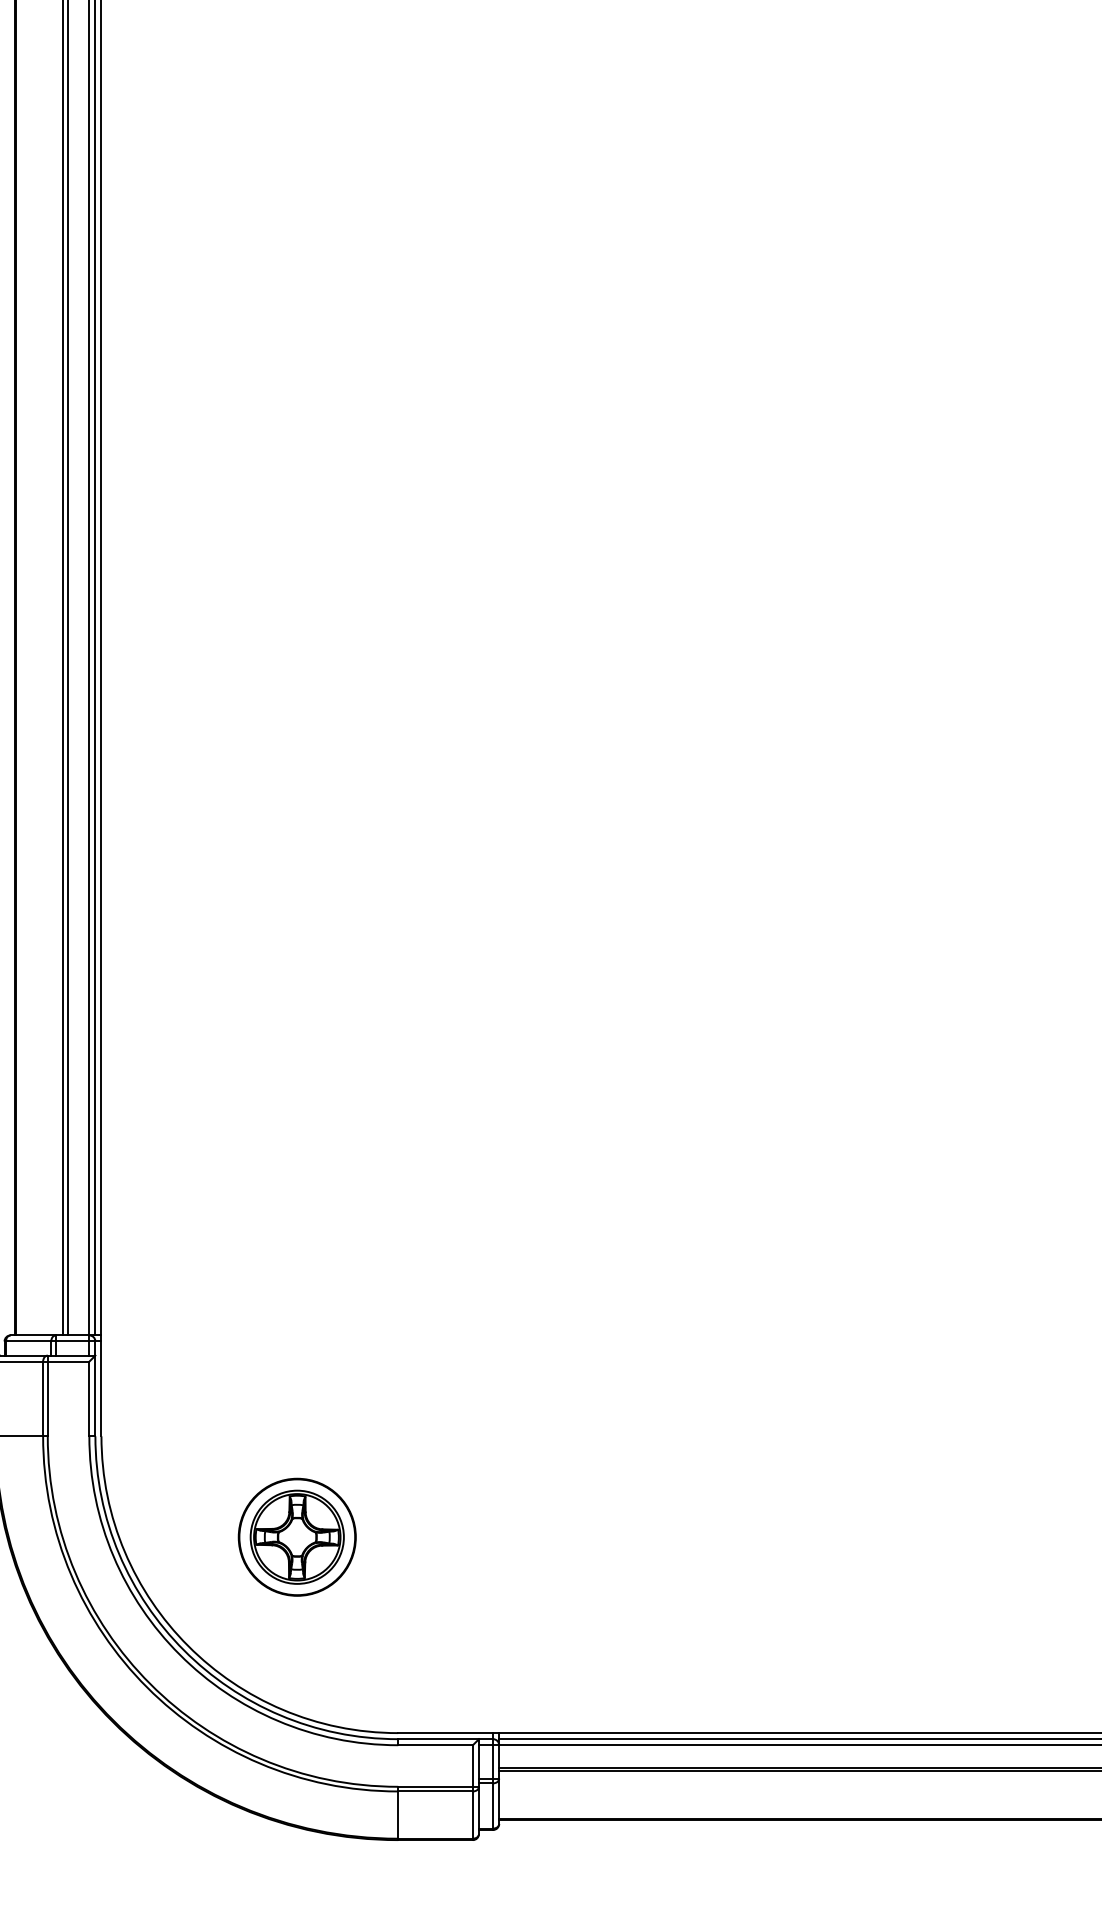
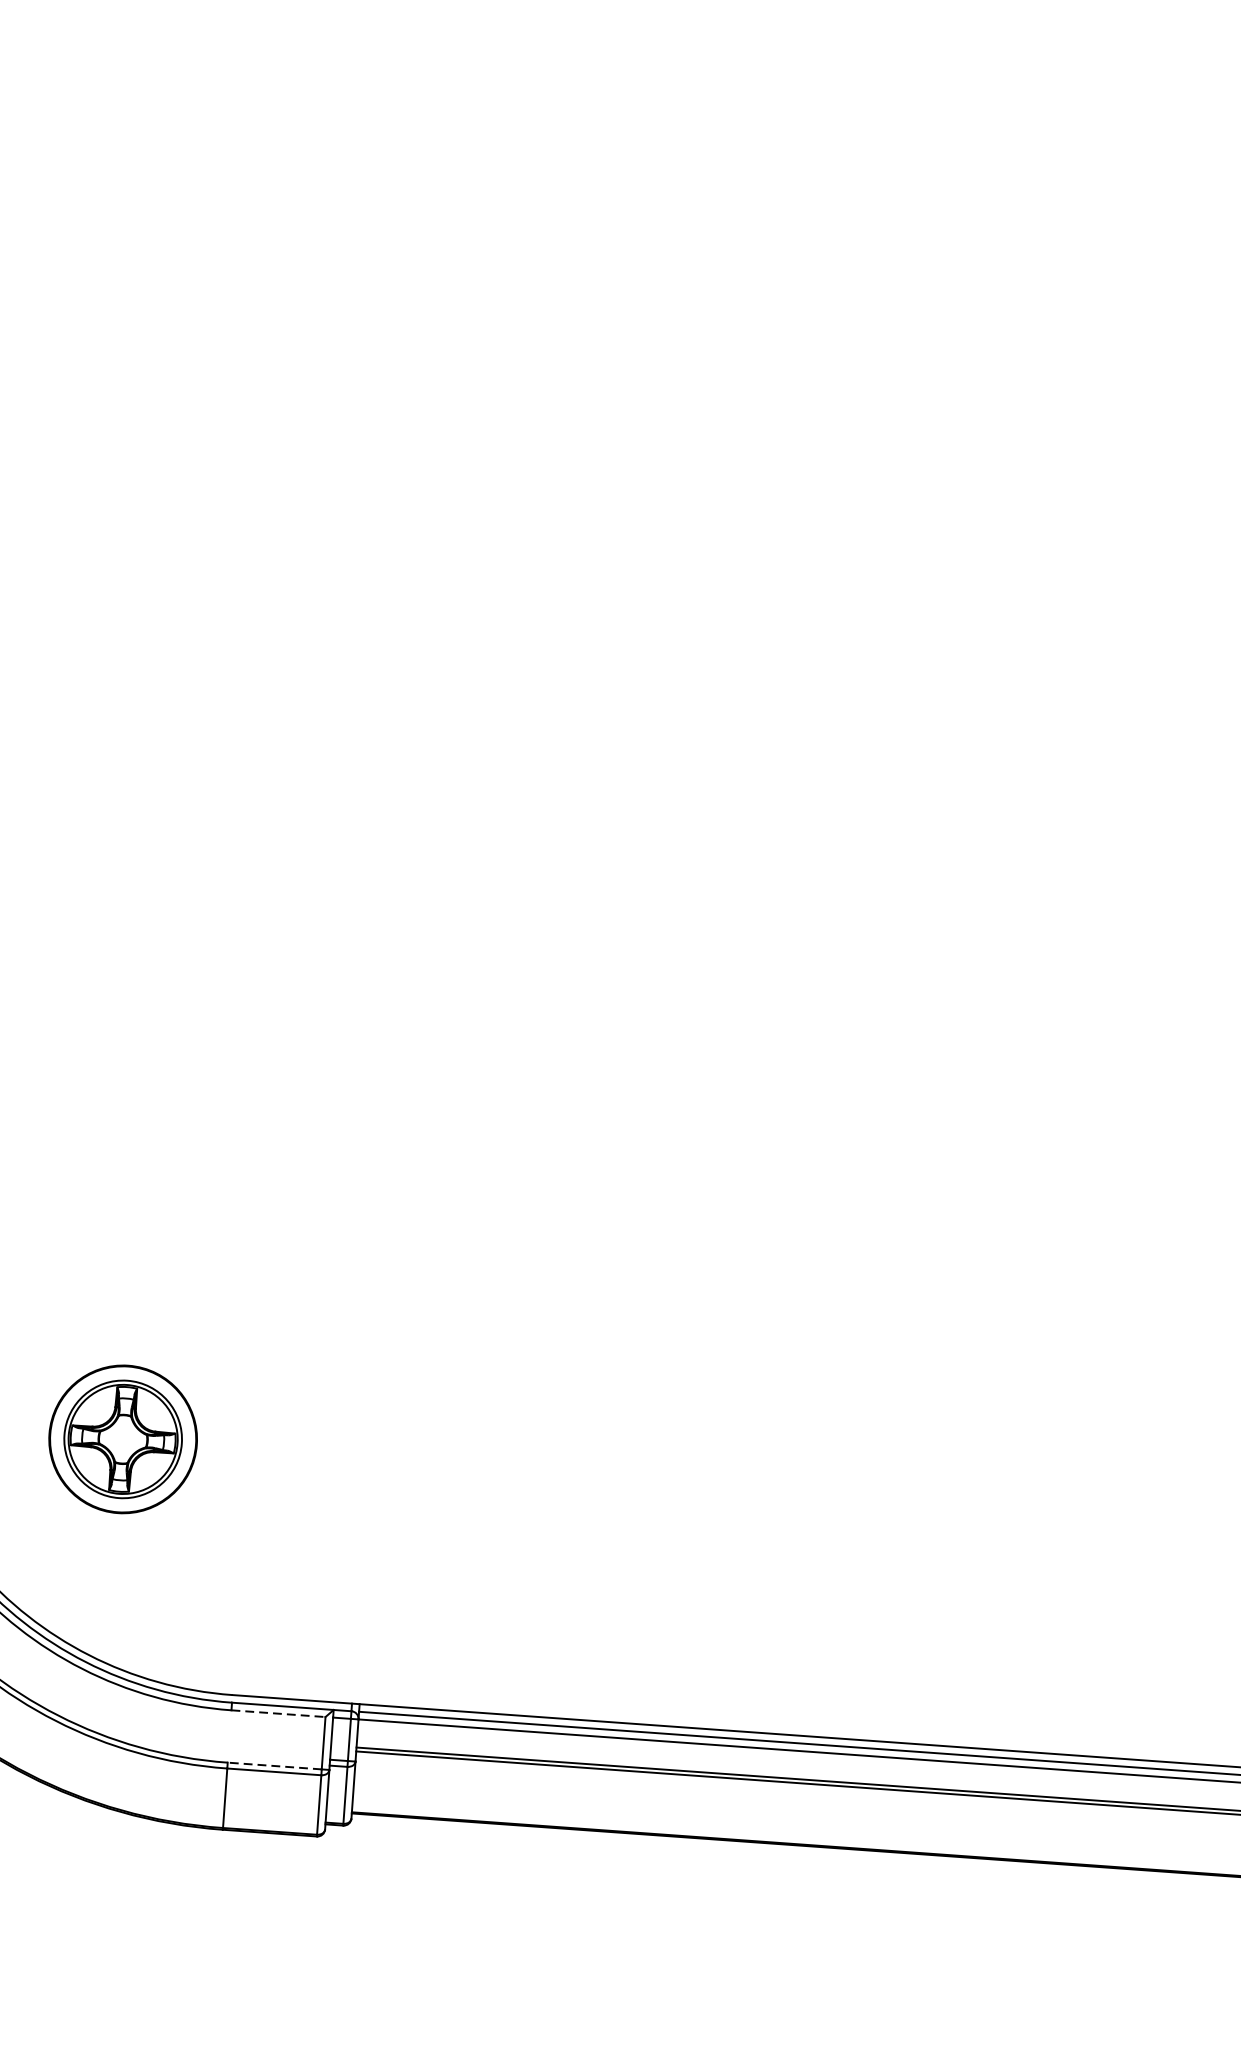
line: (436, 1745) -> (279, 1714), solid -> dashed
line: (435, 1786) -> (274, 1765), solid -> dashed

